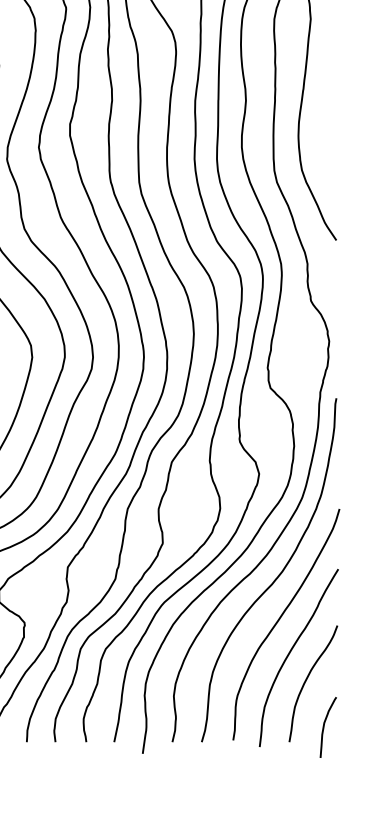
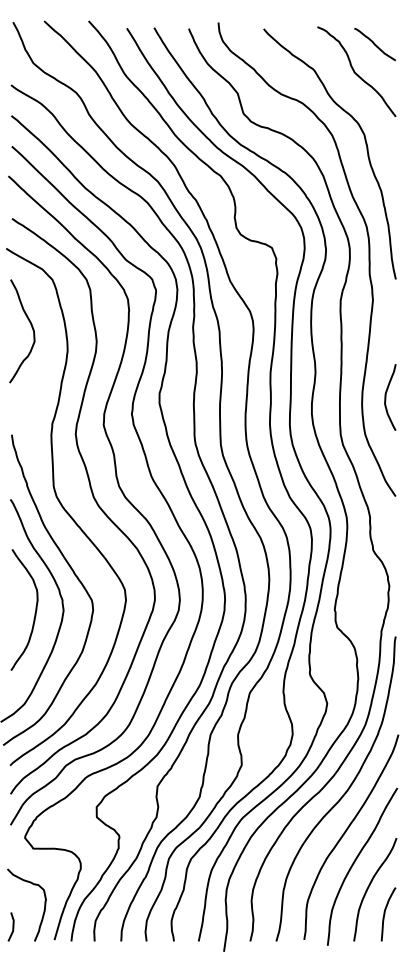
curve: (326, 128) -> (386, 397), added
curve: (324, 727) -> (385, 914), moved

